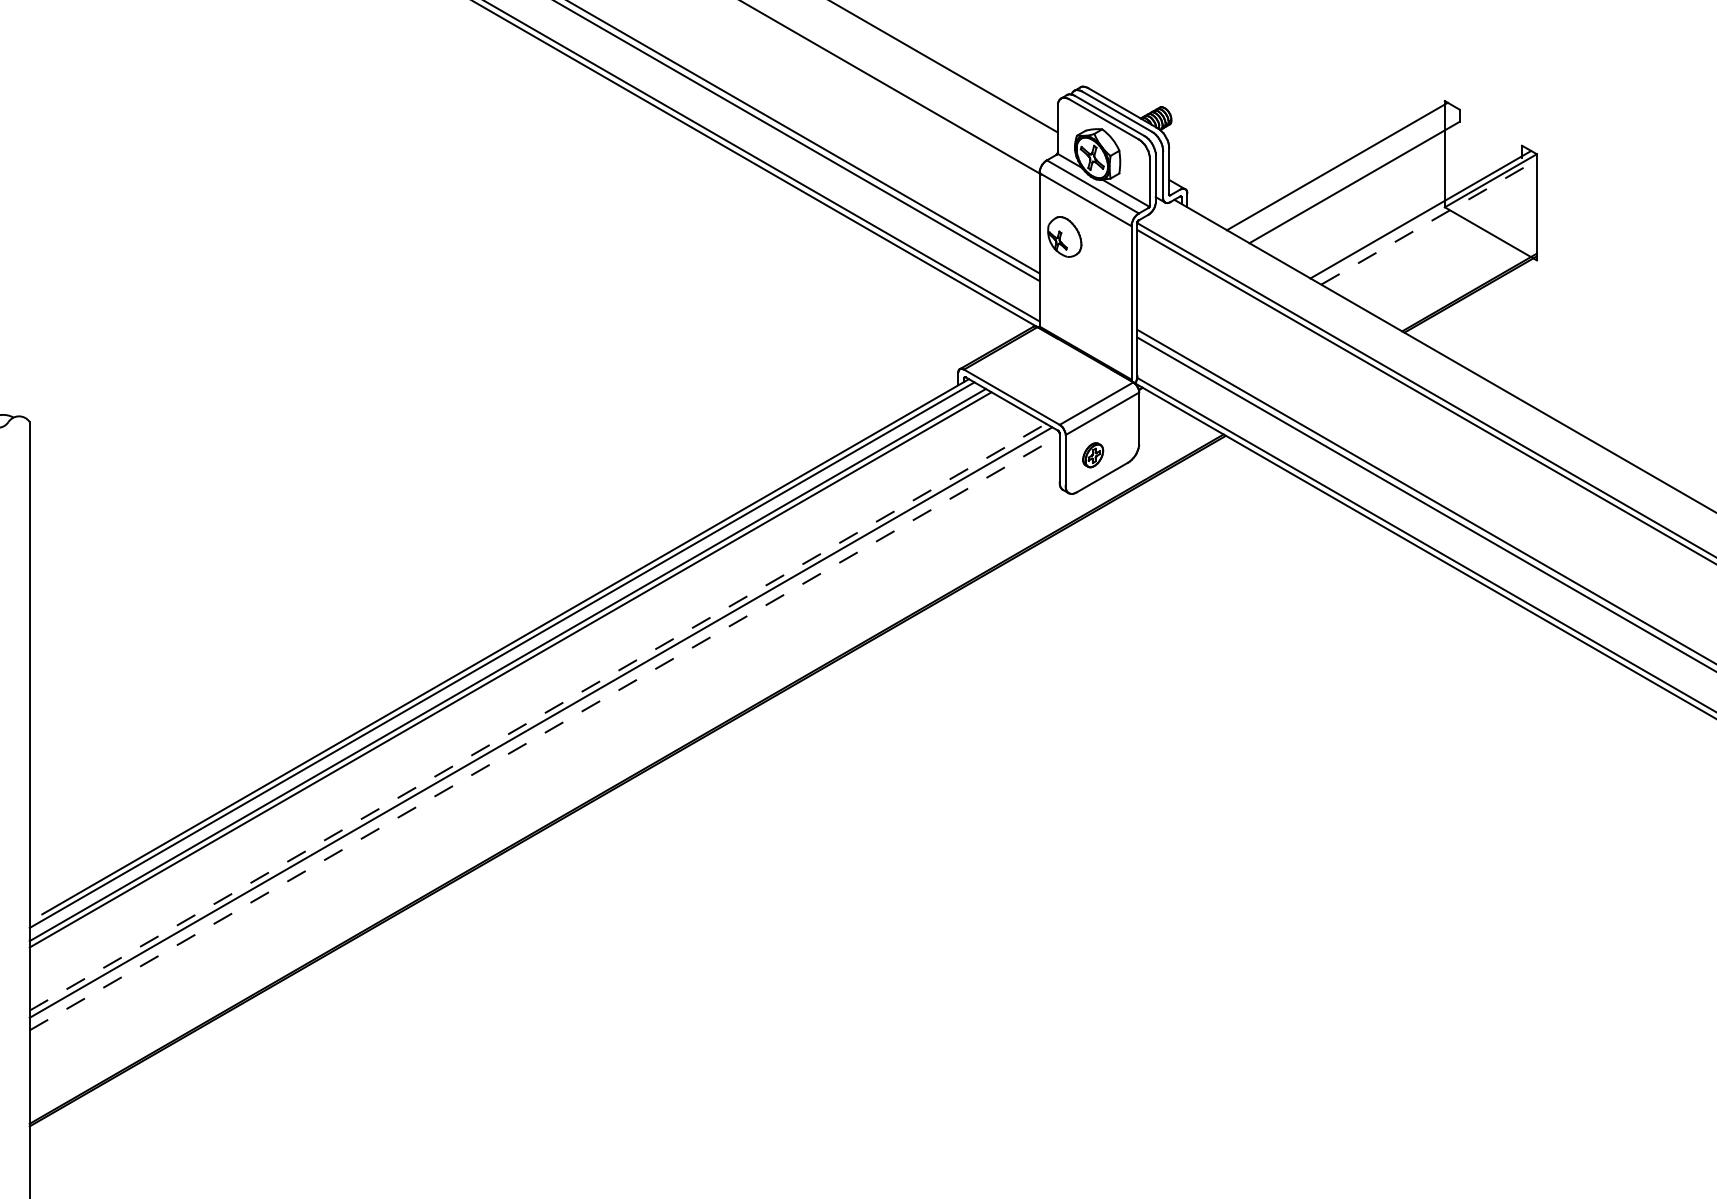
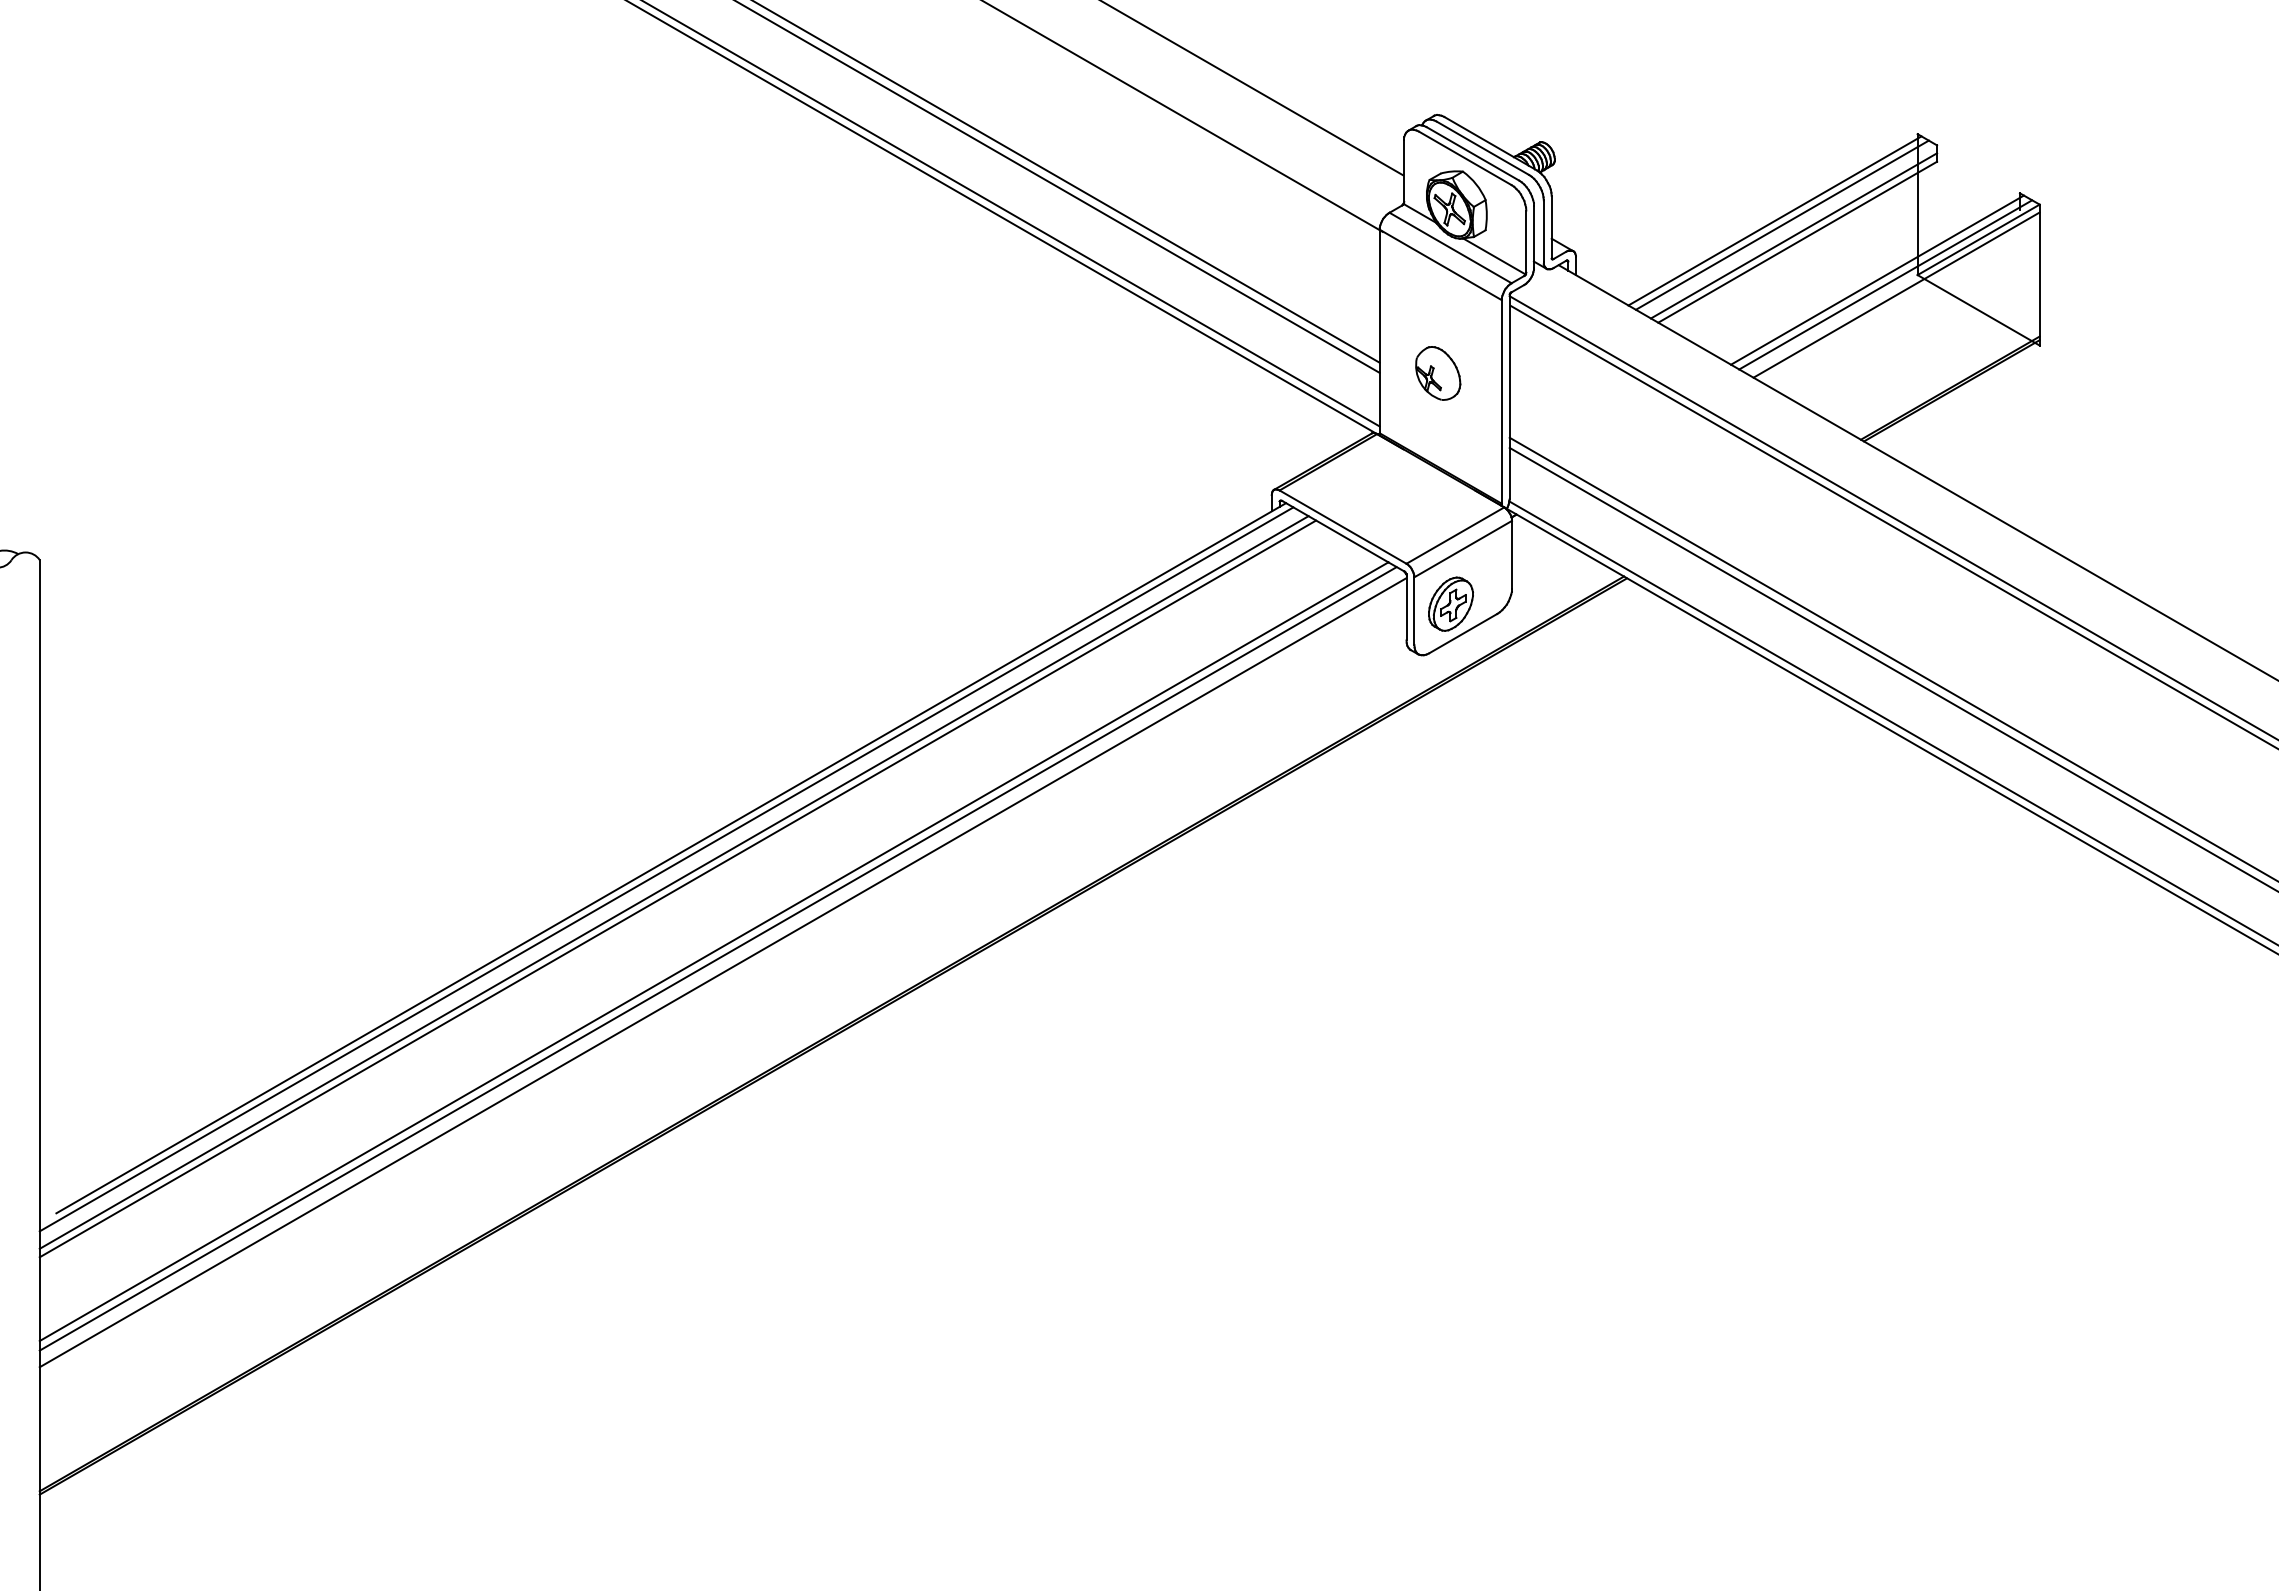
line: (1342, 169) -> (1781, 224), added
line: (1351, 177) -> (1793, 235), added
line: (1413, 210) -> (1876, 279), added
line: (1429, 221) -> (1897, 294), dashed -> solid
part: (1064, 237) -> (1438, 373), moved
part: (1092, 454) -> (1450, 603), size x1.67
line: (538, 717) -> (714, 951), dashed -> solid
line: (545, 732) -> (723, 972), dashed -> solid

